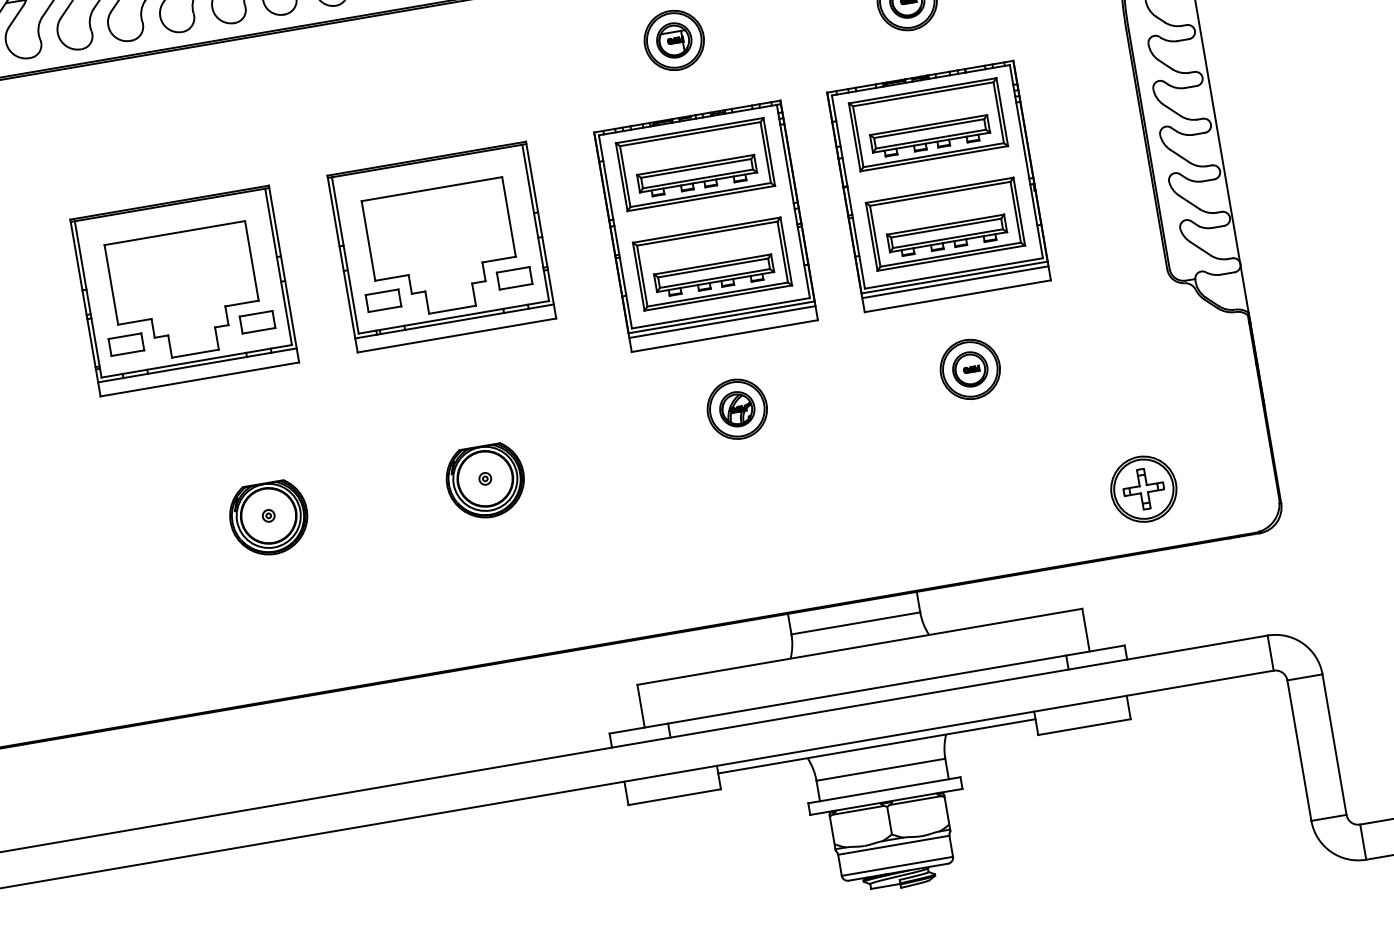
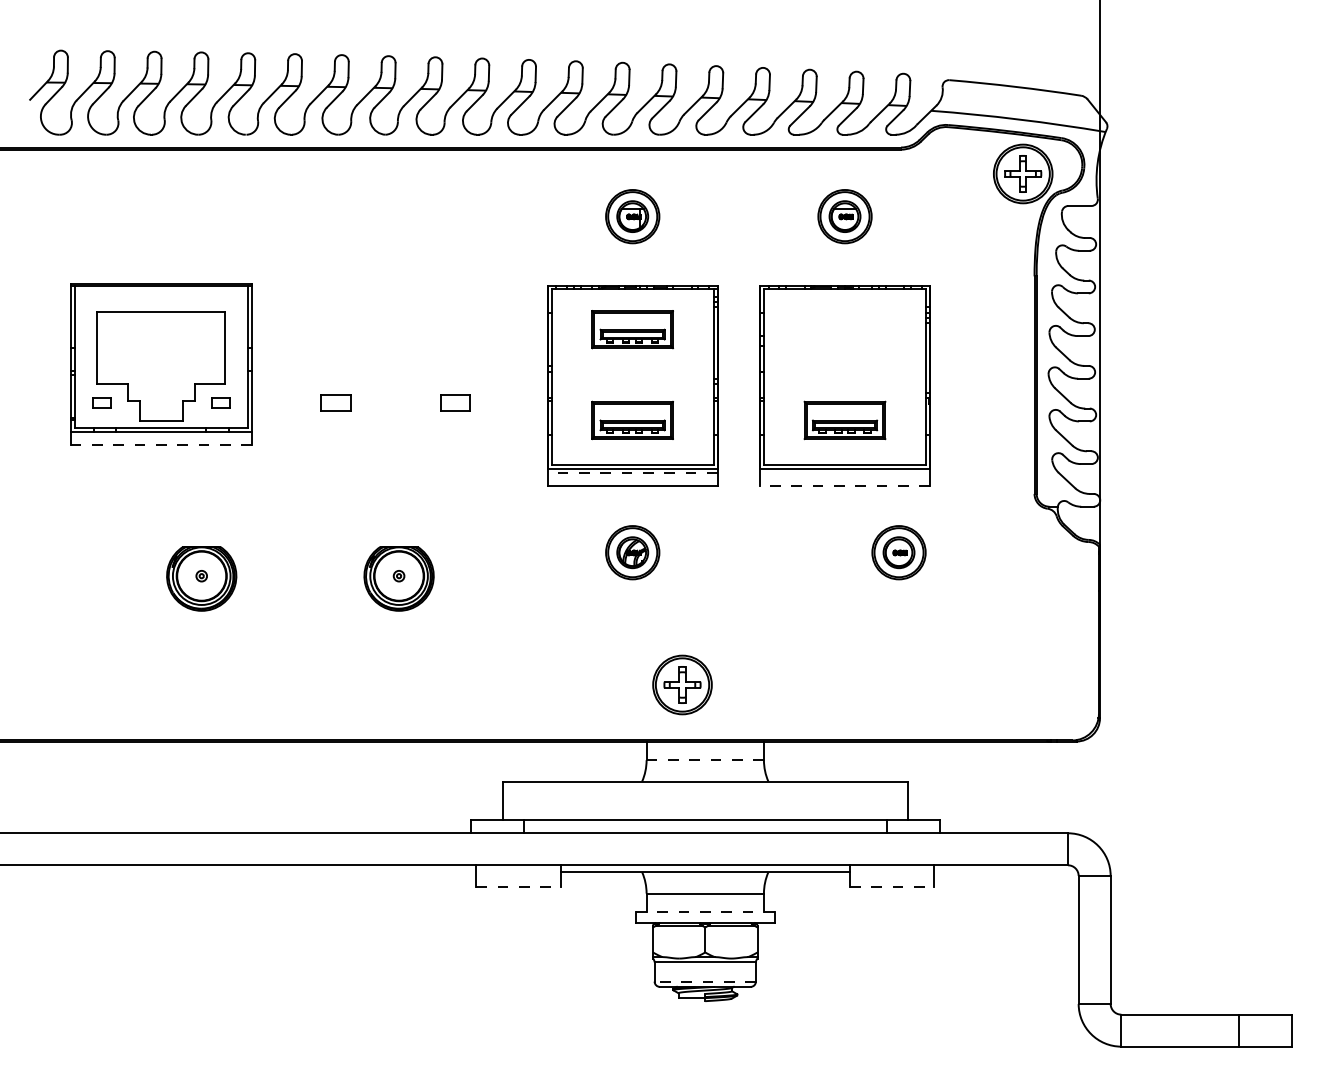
part: (927, 124) -> (844, 329), removed
part: (695, 164) -> (632, 329), size x0.6
part: (944, 224) -> (844, 420), size x0.6
part: (441, 247) -> (395, 364), removed
part: (712, 264) -> (632, 420), size x0.6
line: (954, 282) -> (844, 473), removed
line: (958, 296) -> (845, 486), solid -> dashed
part: (256, 321) -> (220, 402), size x0.6
line: (722, 322) -> (632, 473), solid -> dashed
part: (126, 344) -> (101, 402), size x0.6
part: (969, 369) -> (898, 552), moved
line: (198, 379) -> (160, 444), solid -> dashed
part: (1143, 488) -> (682, 684), moved
line: (856, 623) -> (705, 760), solid -> dashed
line: (1085, 726) -> (892, 886), solid -> dashed
line: (883, 790) -> (704, 912), solid -> dashed
line: (675, 796) -> (519, 886), solid -> dashed
line: (897, 866) -> (705, 981), solid -> dashed

